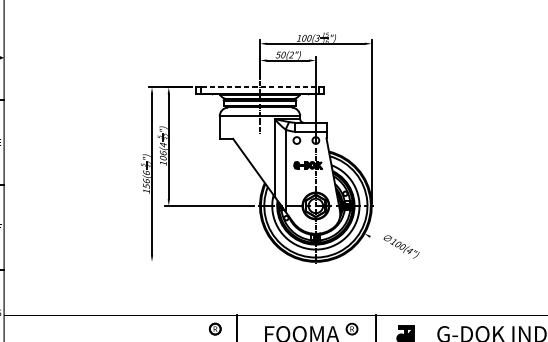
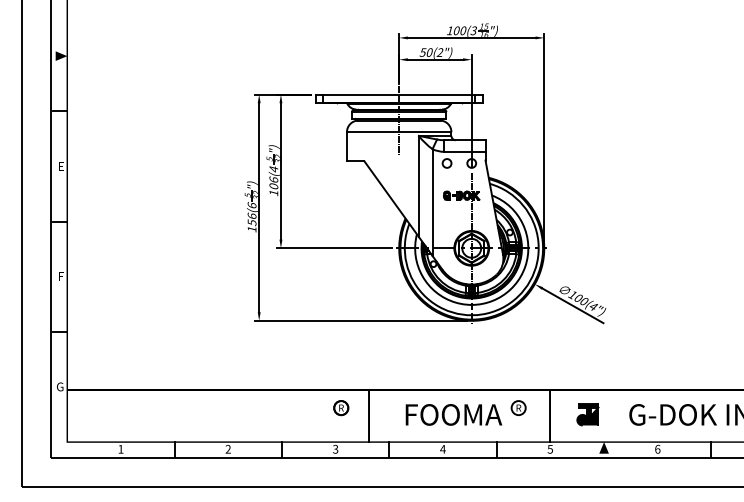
line: (260, 87) -> (399, 94), dashed -> solid
line: (393, 250) -> (572, 305), added
line: (230, 261) -> (360, 320), added

